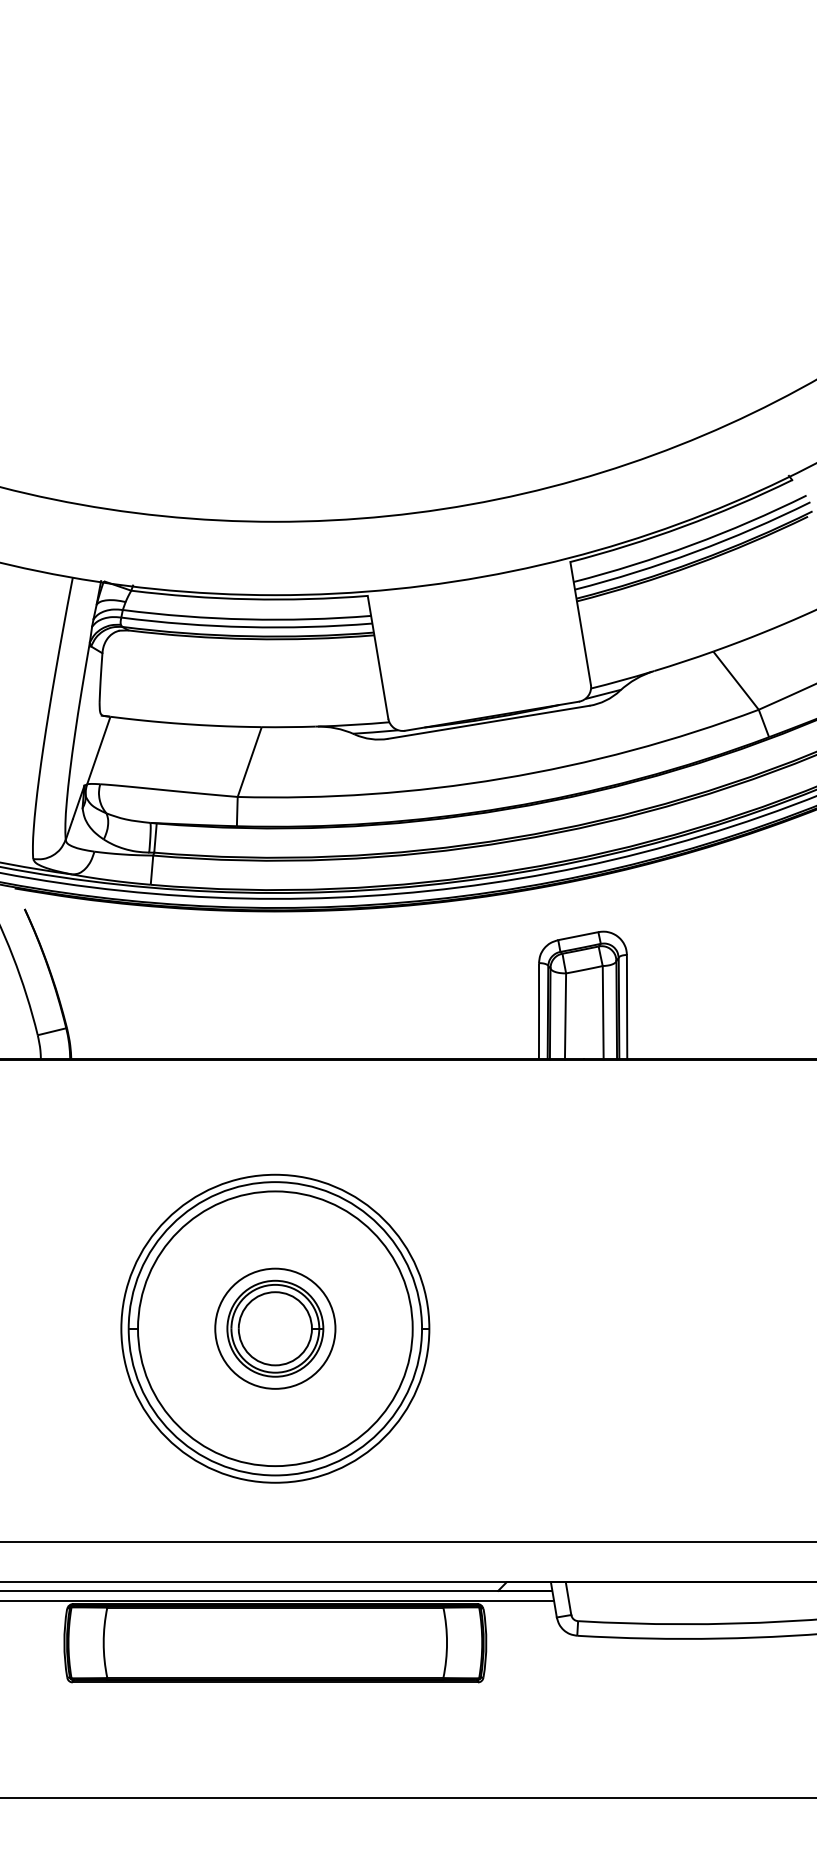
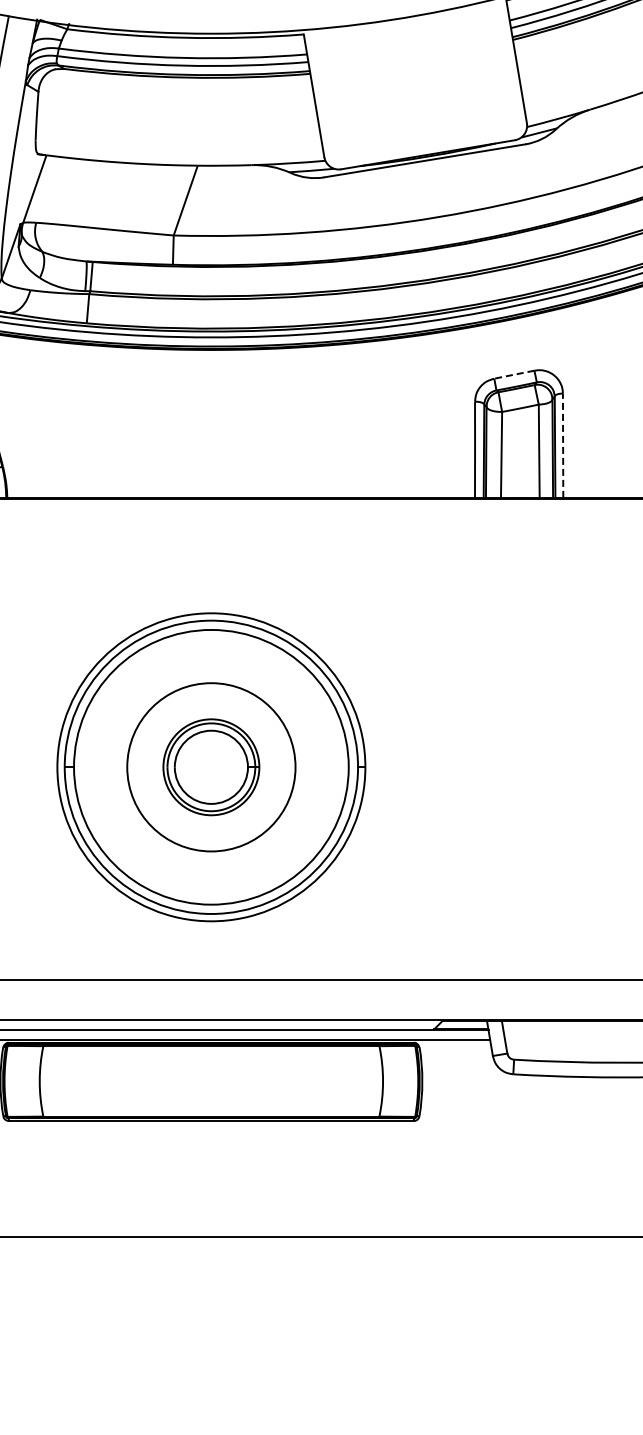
line: (577, 936) -> (513, 375), solid -> dashed
line: (627, 1006) -> (563, 445), solid -> dashed
circle: (275, 1328) -> (211, 767), size x1.4

